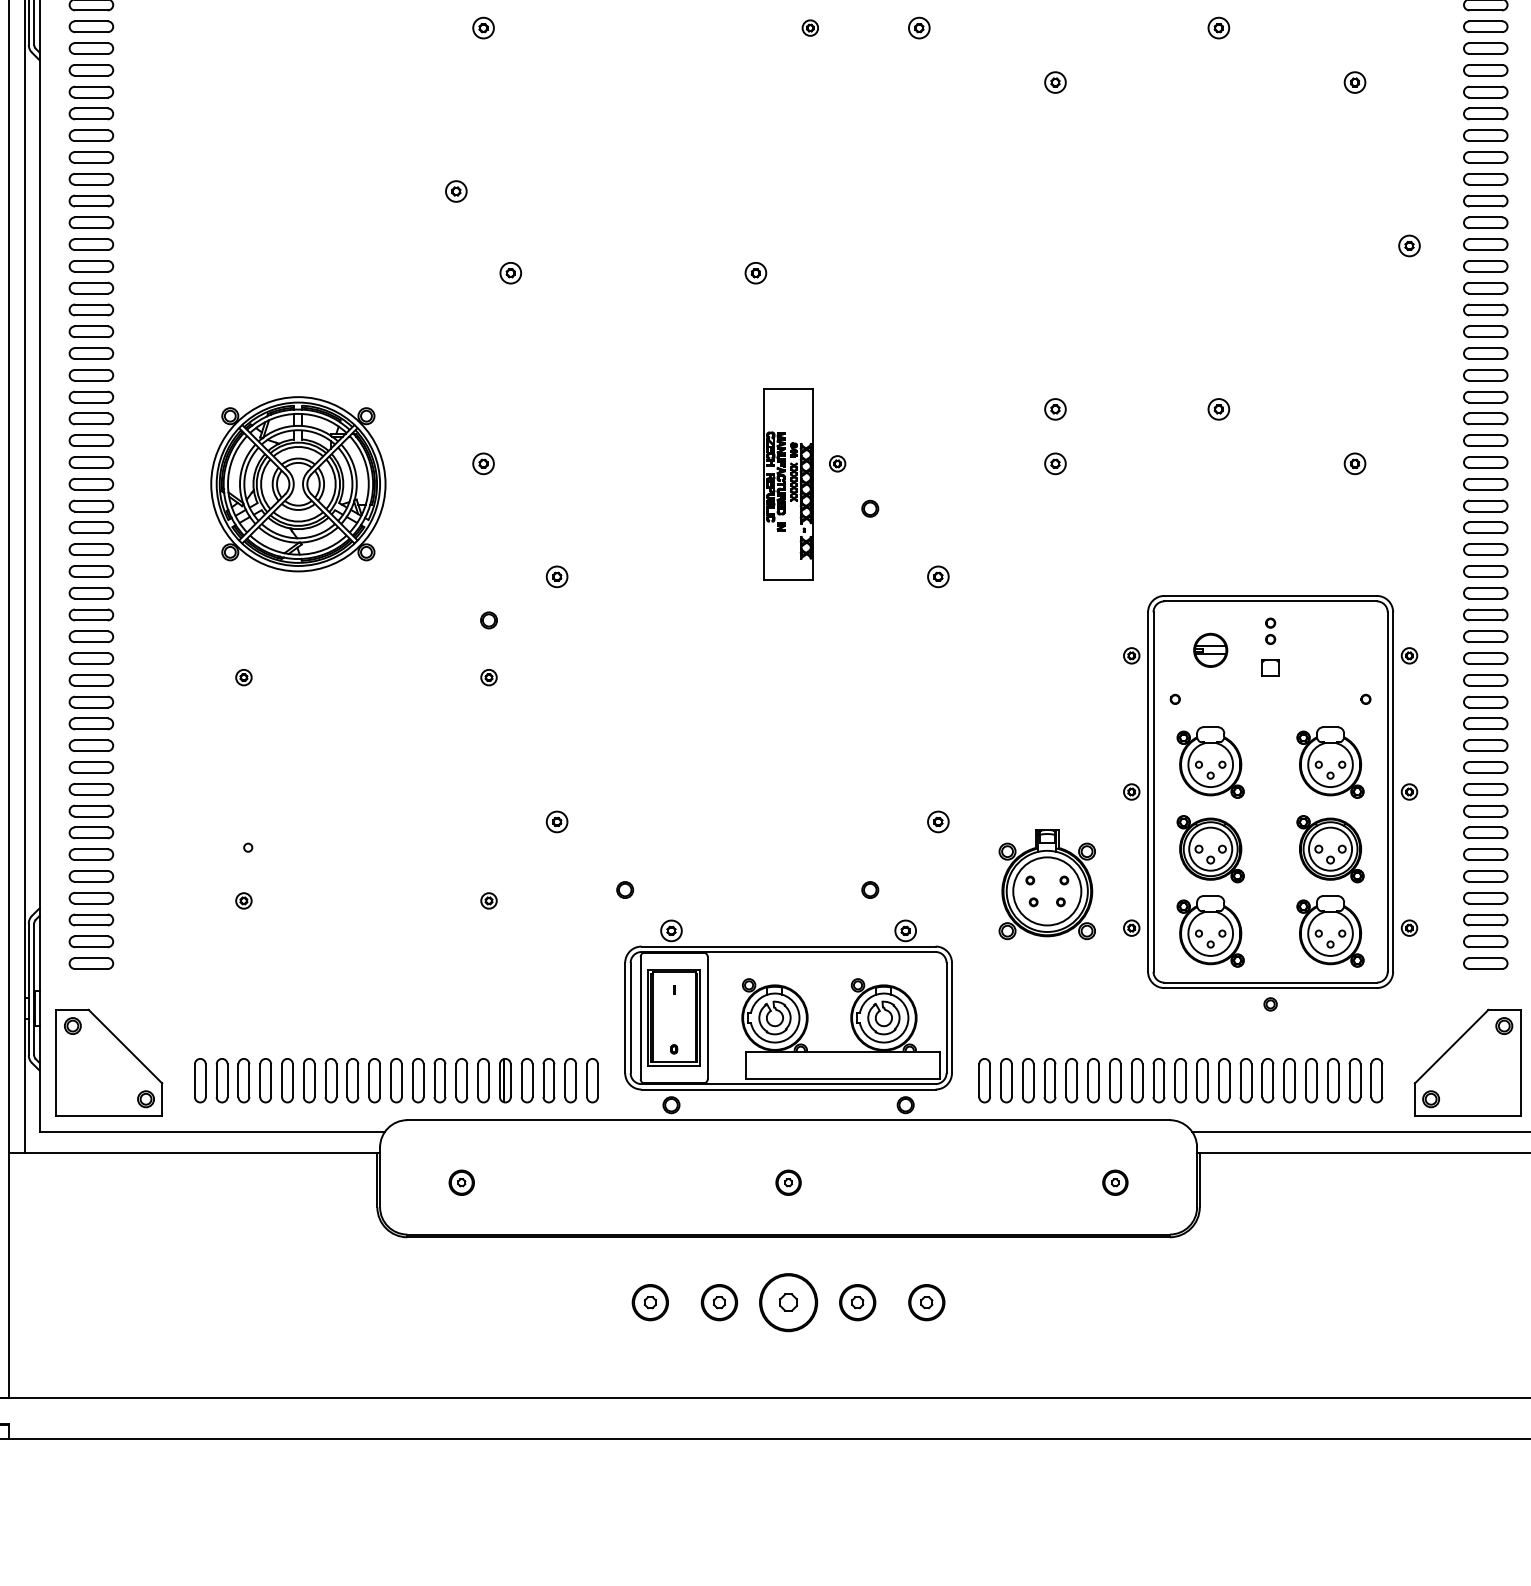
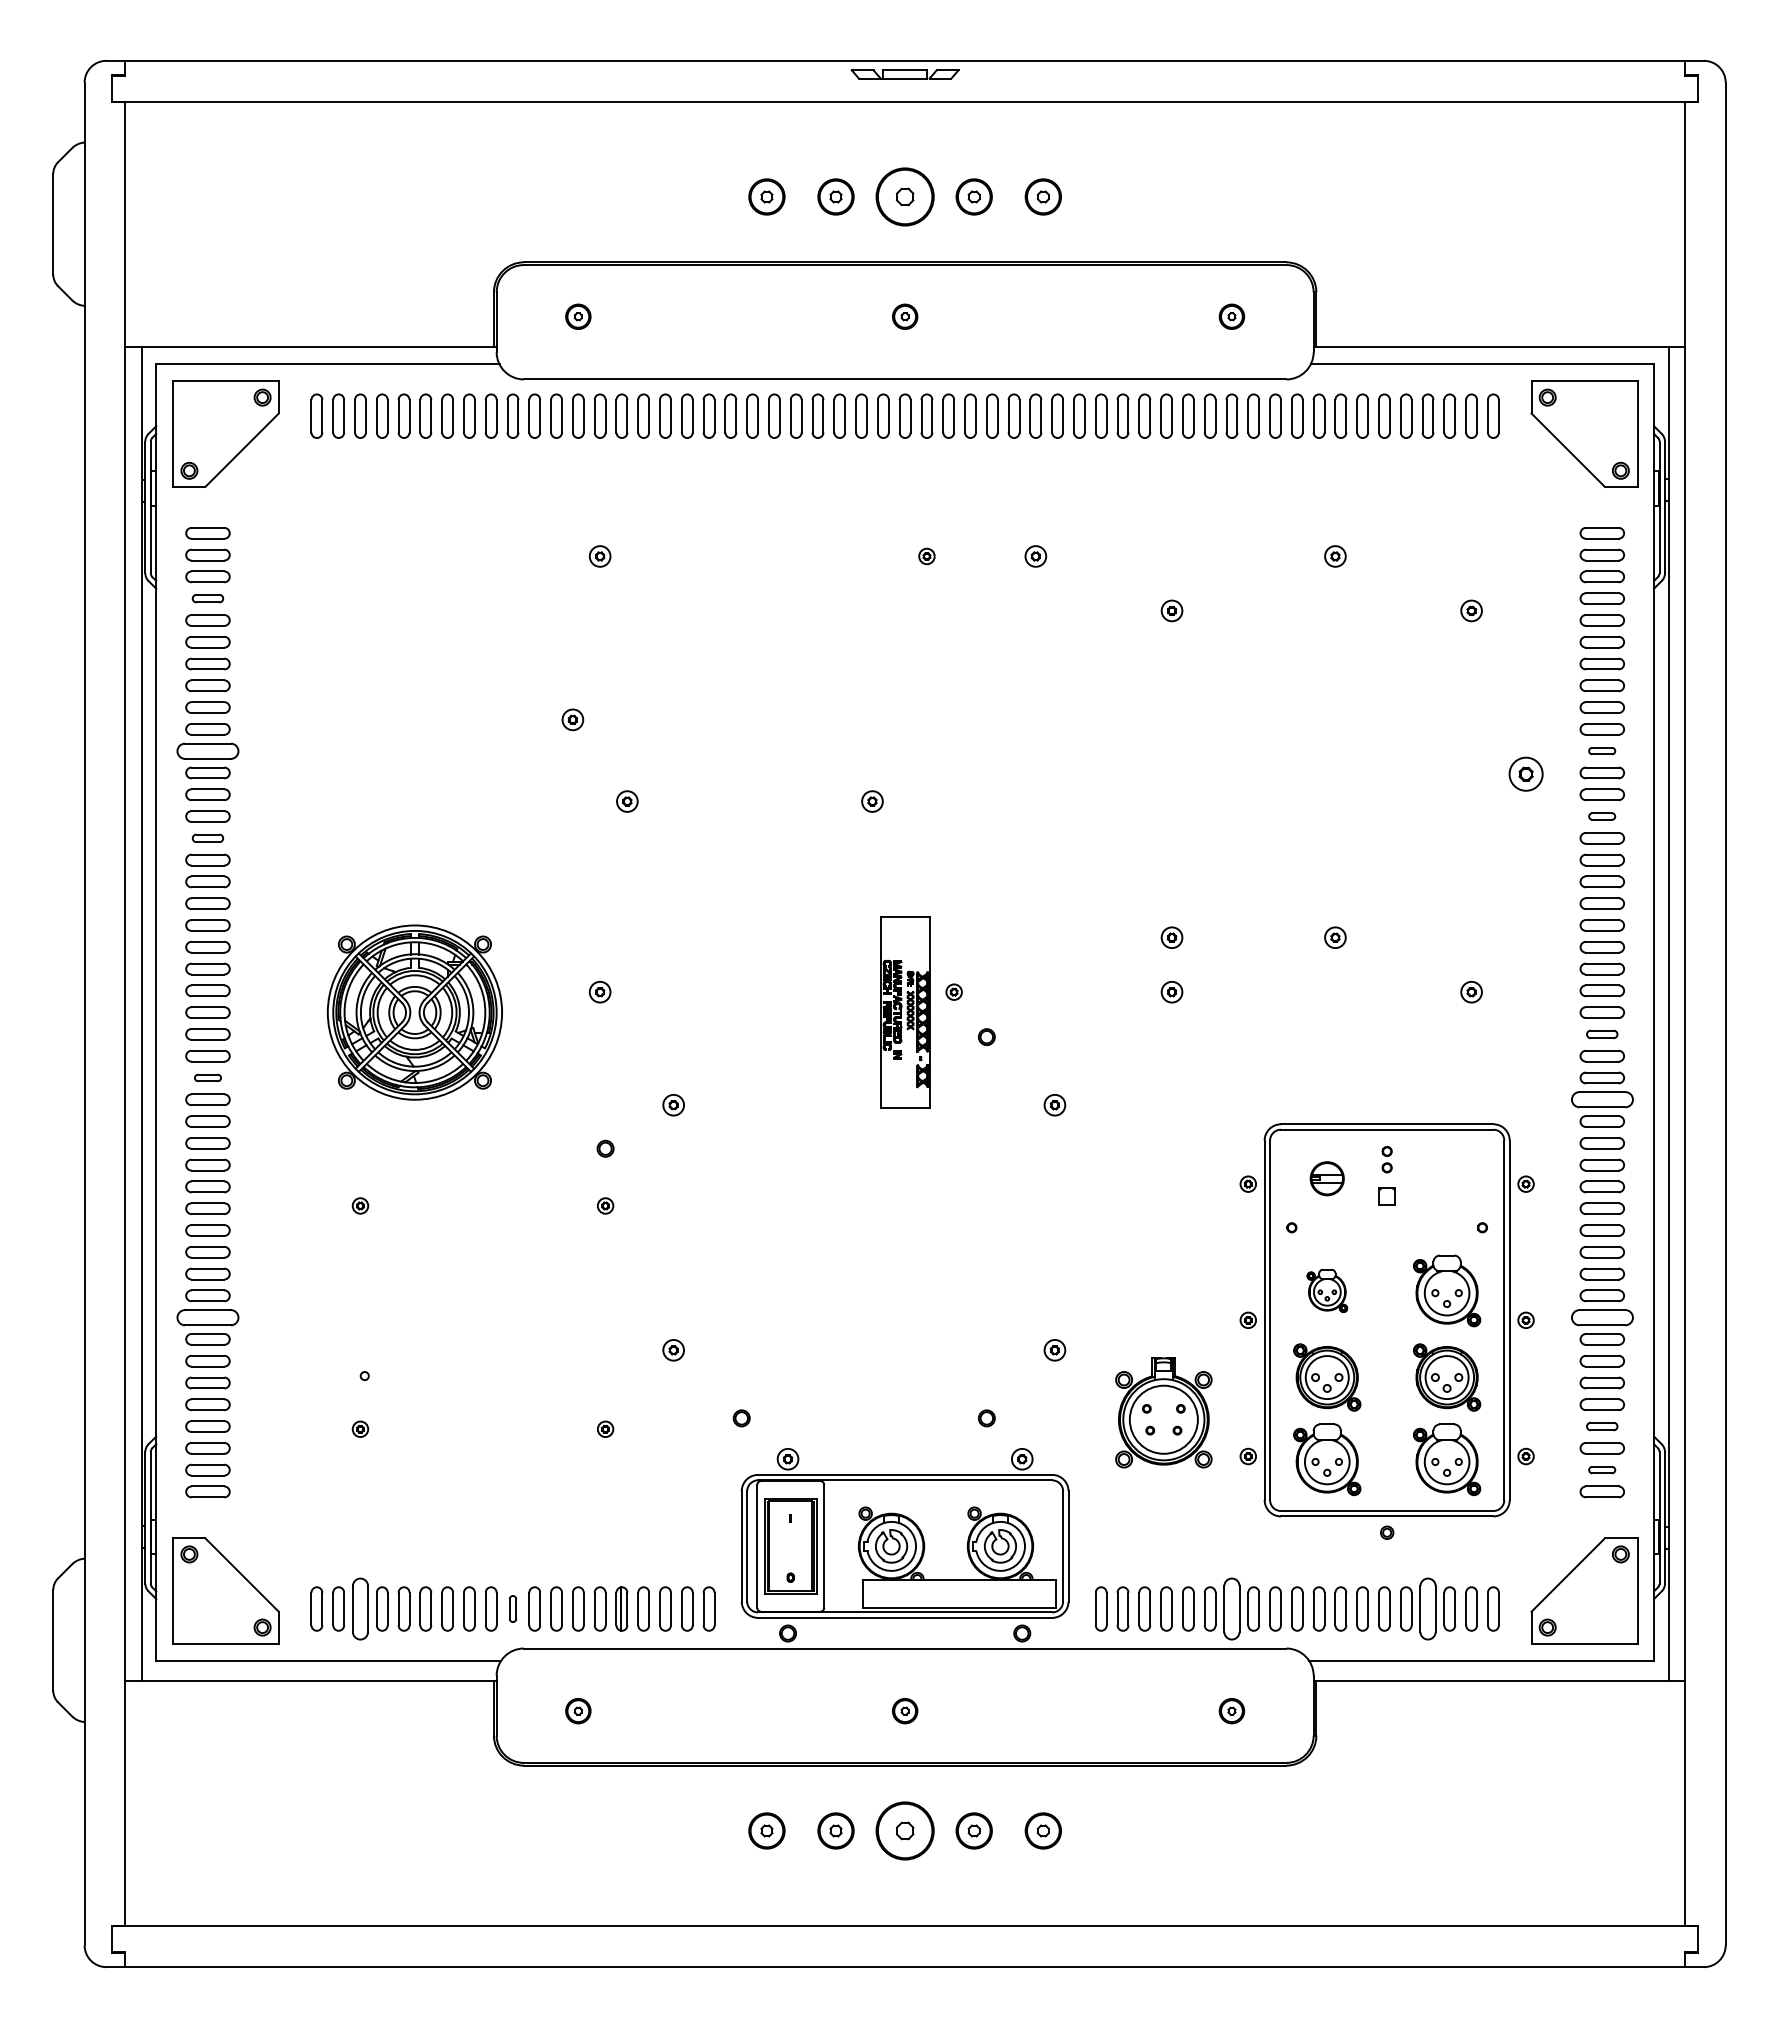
part: (90, 70) -> (207, 598), size x0.7
part: (90, 222) -> (207, 750), size x1.4
part: (1484, 222) -> (1601, 750), size x0.6
part: (1408, 246) -> (1525, 774), size x1.6
part: (1484, 288) -> (1601, 816), size x0.6
part: (90, 310) -> (207, 838), size x0.7
part: (1484, 506) -> (1601, 1034), size x0.7
part: (90, 549) -> (207, 1077), size x0.6
part: (1484, 571) -> (1601, 1099), size x1.4
part: (1210, 762) -> (1327, 1290), size x0.6
part: (90, 789) -> (207, 1317), size x1.4
part: (1484, 789) -> (1601, 1317), size x1.4
part: (1484, 898) -> (1601, 1426), size x0.7
part: (1484, 941) -> (1601, 1469), size x0.6
part: (243, 1080) -> (360, 1608), size x1.4
part: (395, 1080) -> (512, 1608), size x0.6
part: (1114, 1080) -> (1231, 1608), size x1.4
part: (1310, 1080) -> (1427, 1608), size x1.4

